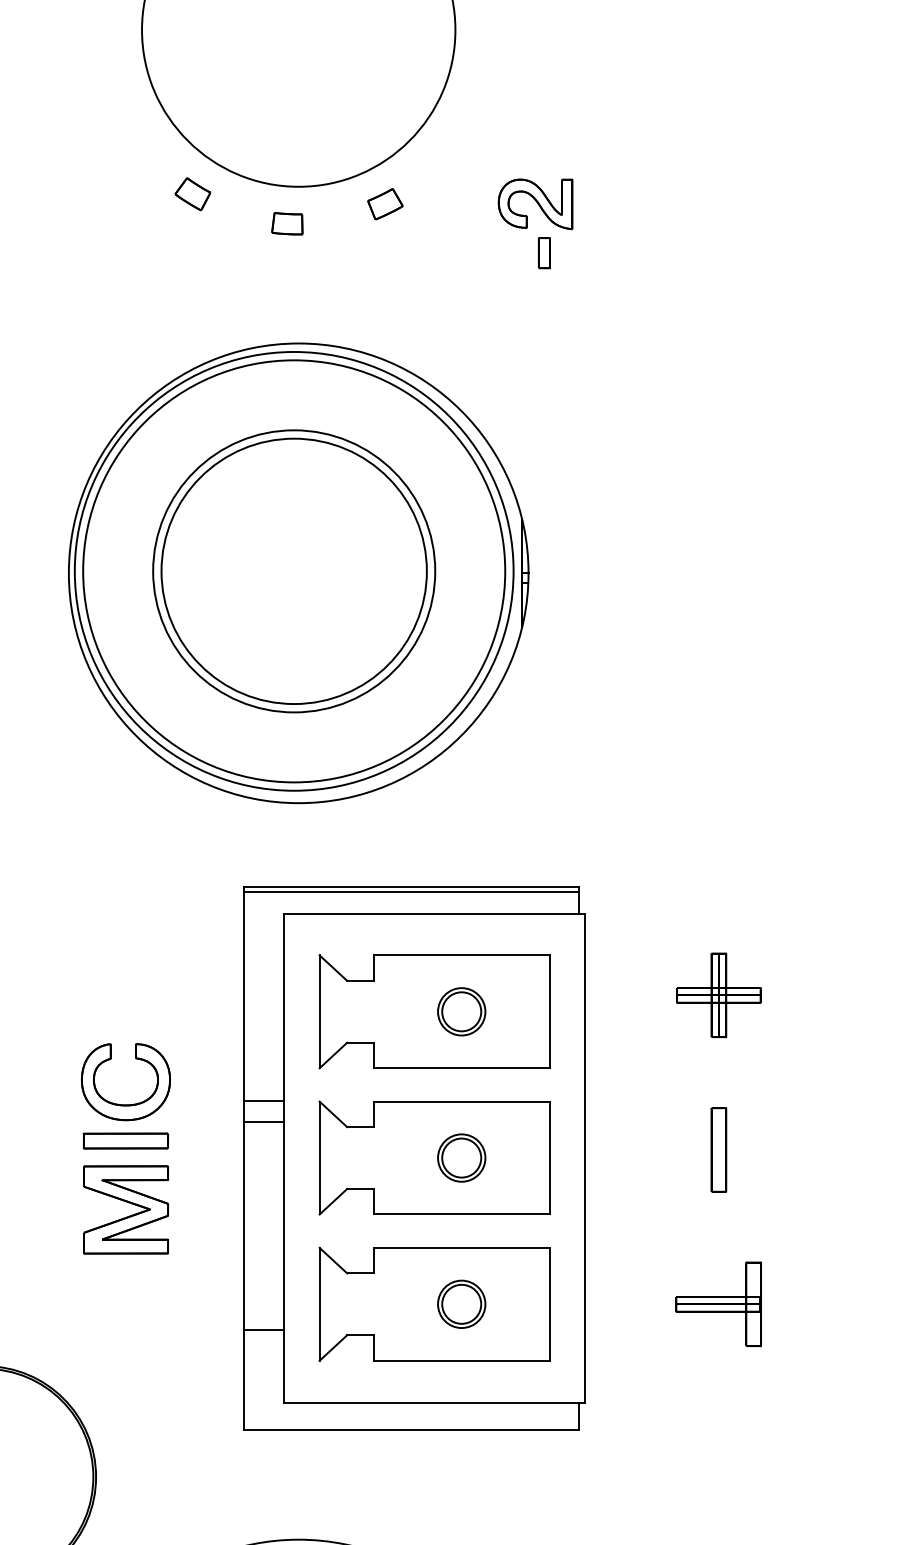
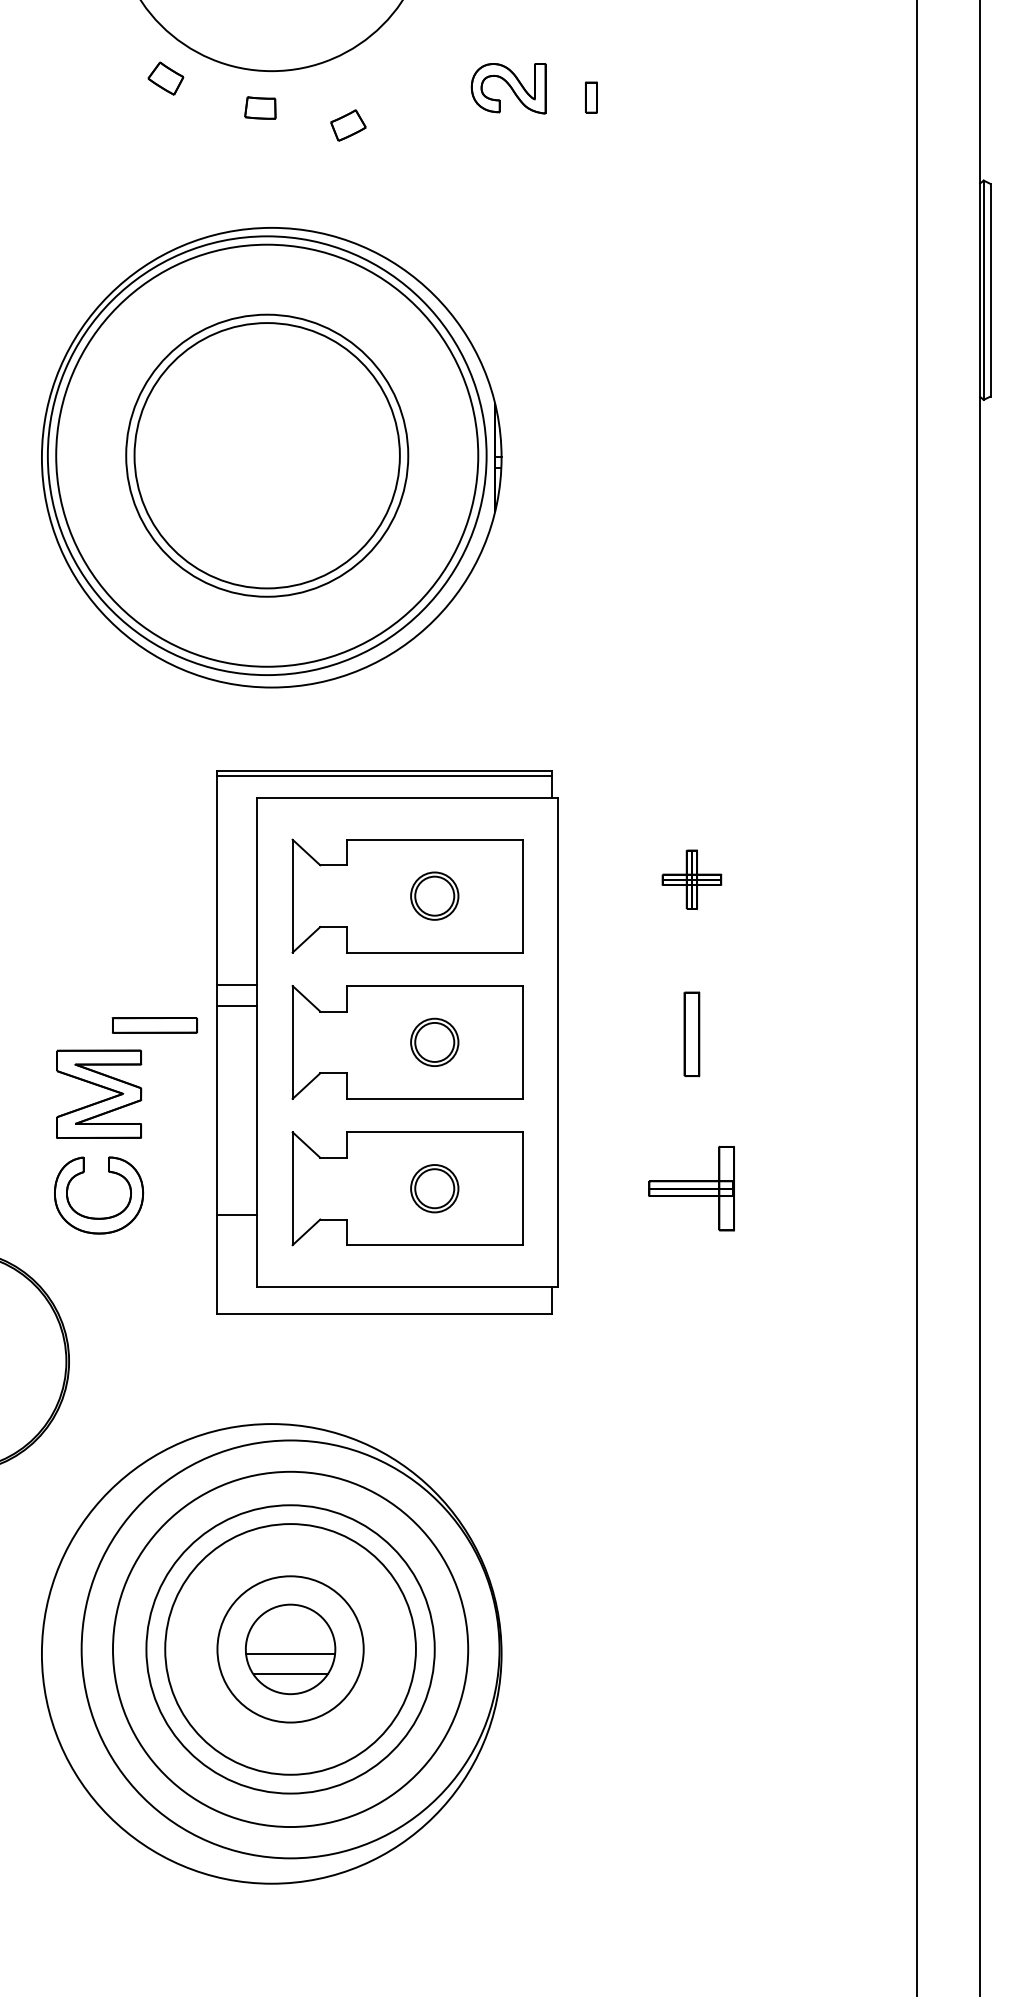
part: (385, 204) -> (348, 125), moved
part: (544, 253) -> (591, 97), moved
part: (718, 995) -> (691, 879), size x0.7
part: (126, 1104) -> (99, 1217), moved
part: (125, 1141) -> (154, 1025), moved

